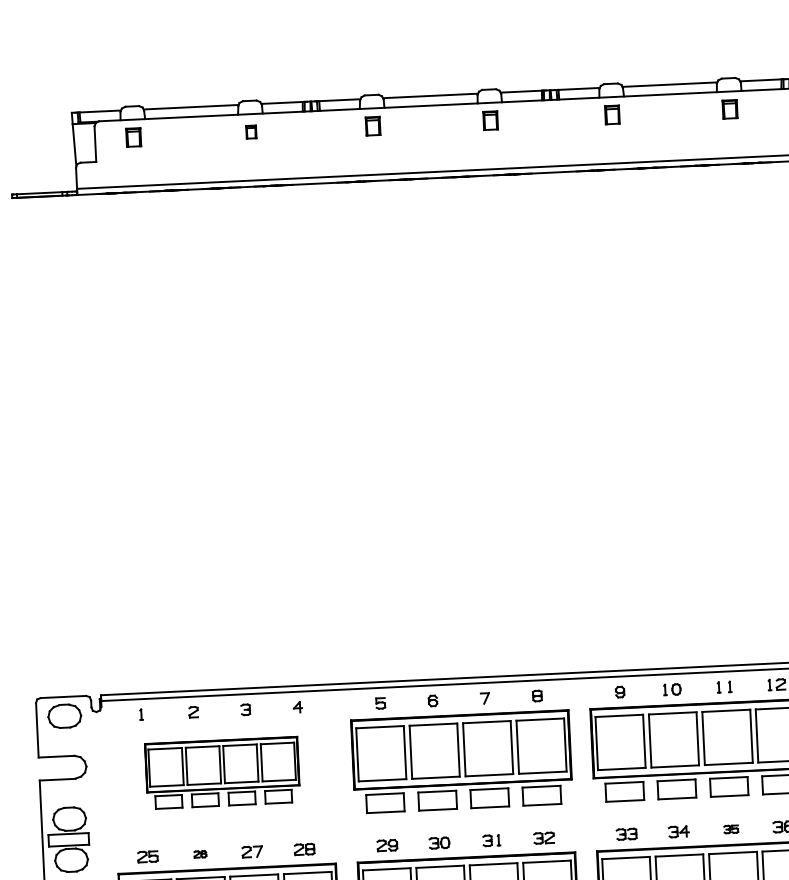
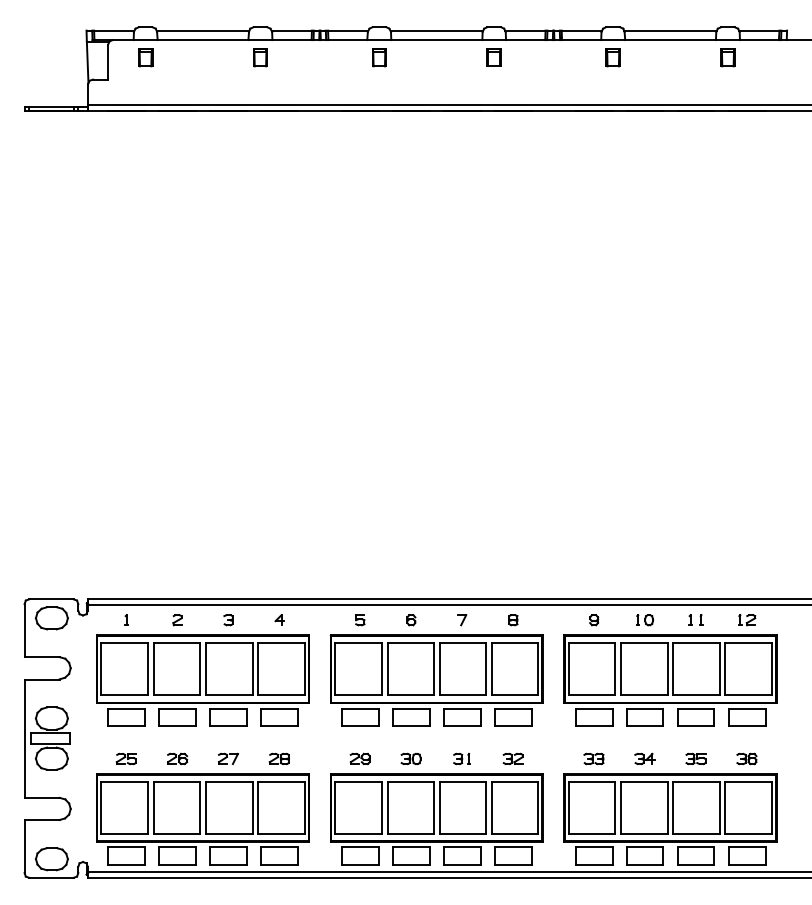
part: (251, 131) -> (260, 57), size x1.43
part: (221, 772) -> (202, 680), size x1.43
part: (730, 828) -> (695, 758), size x1.43
part: (200, 853) -> (177, 758), size x1.67

